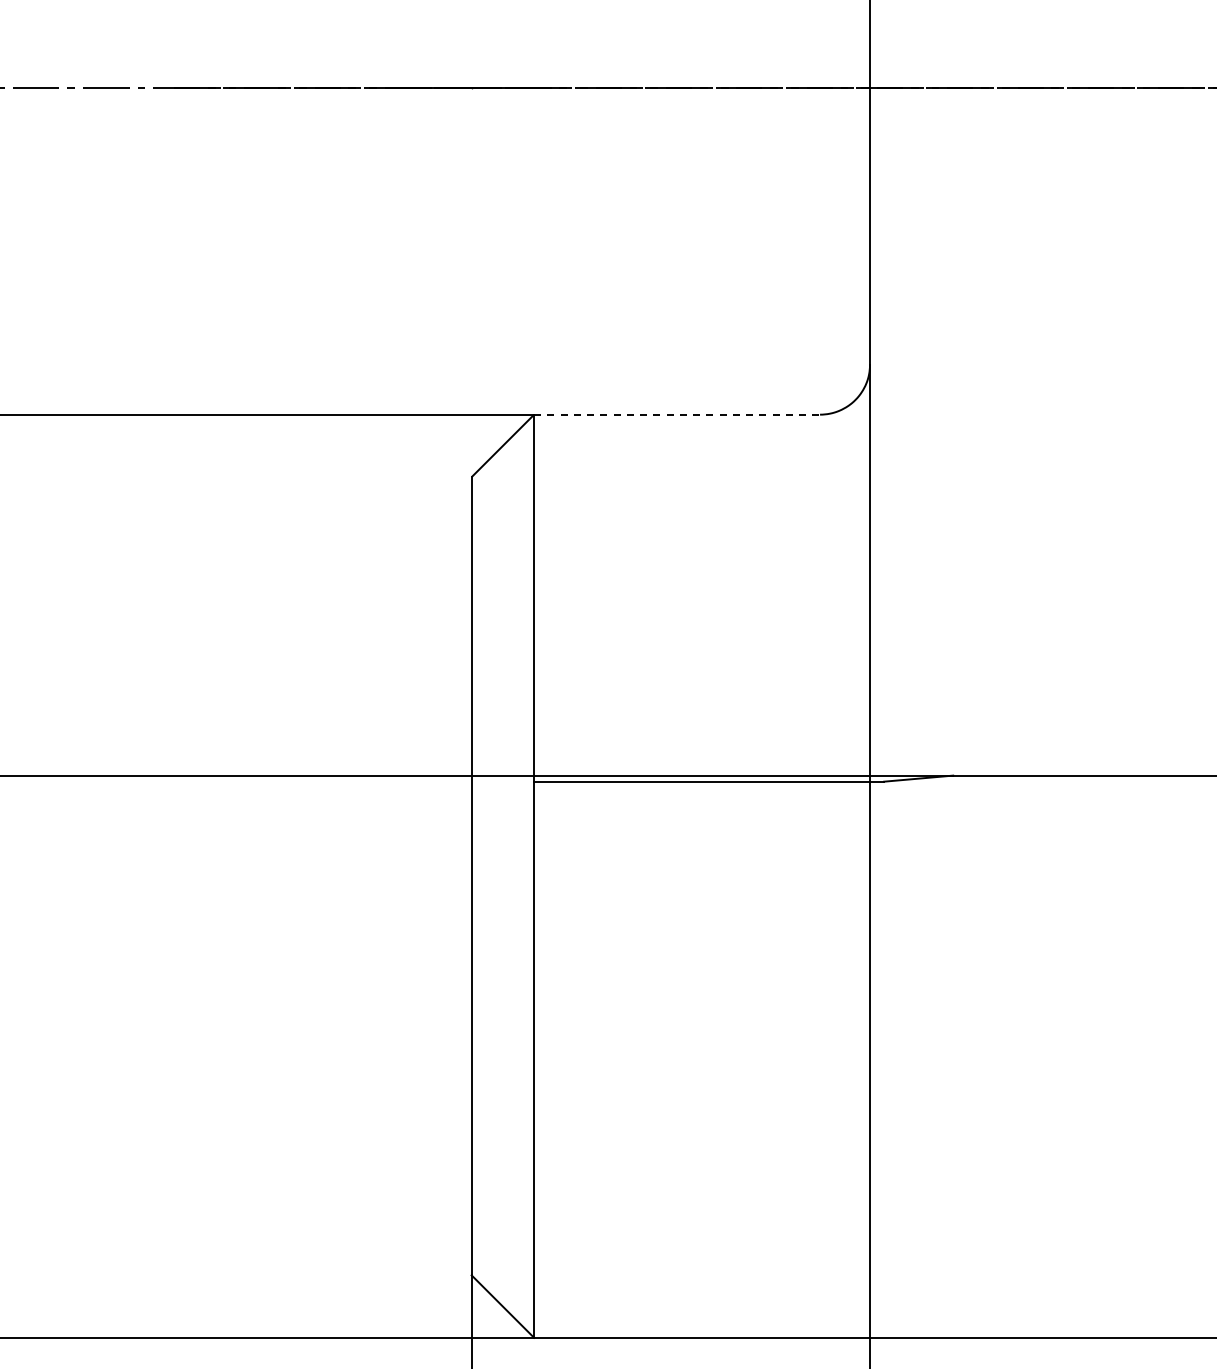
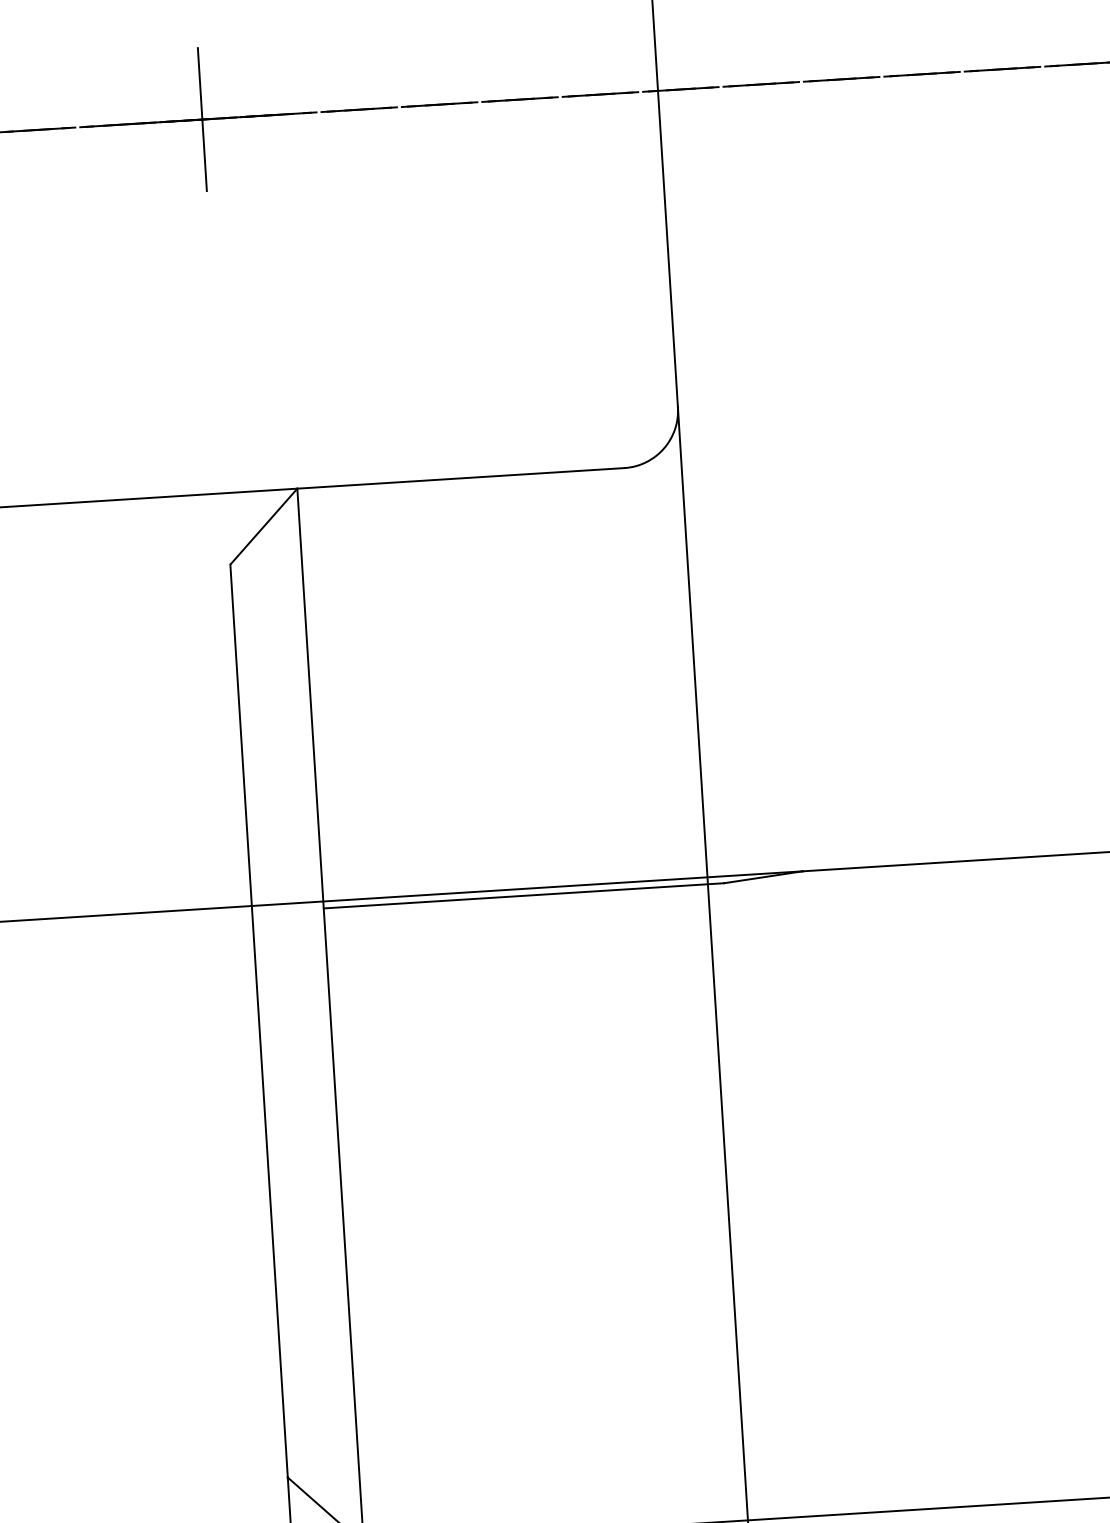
line: (471, 87) -> (202, 118), added
line: (677, 414) -> (461, 478), dashed -> solid

